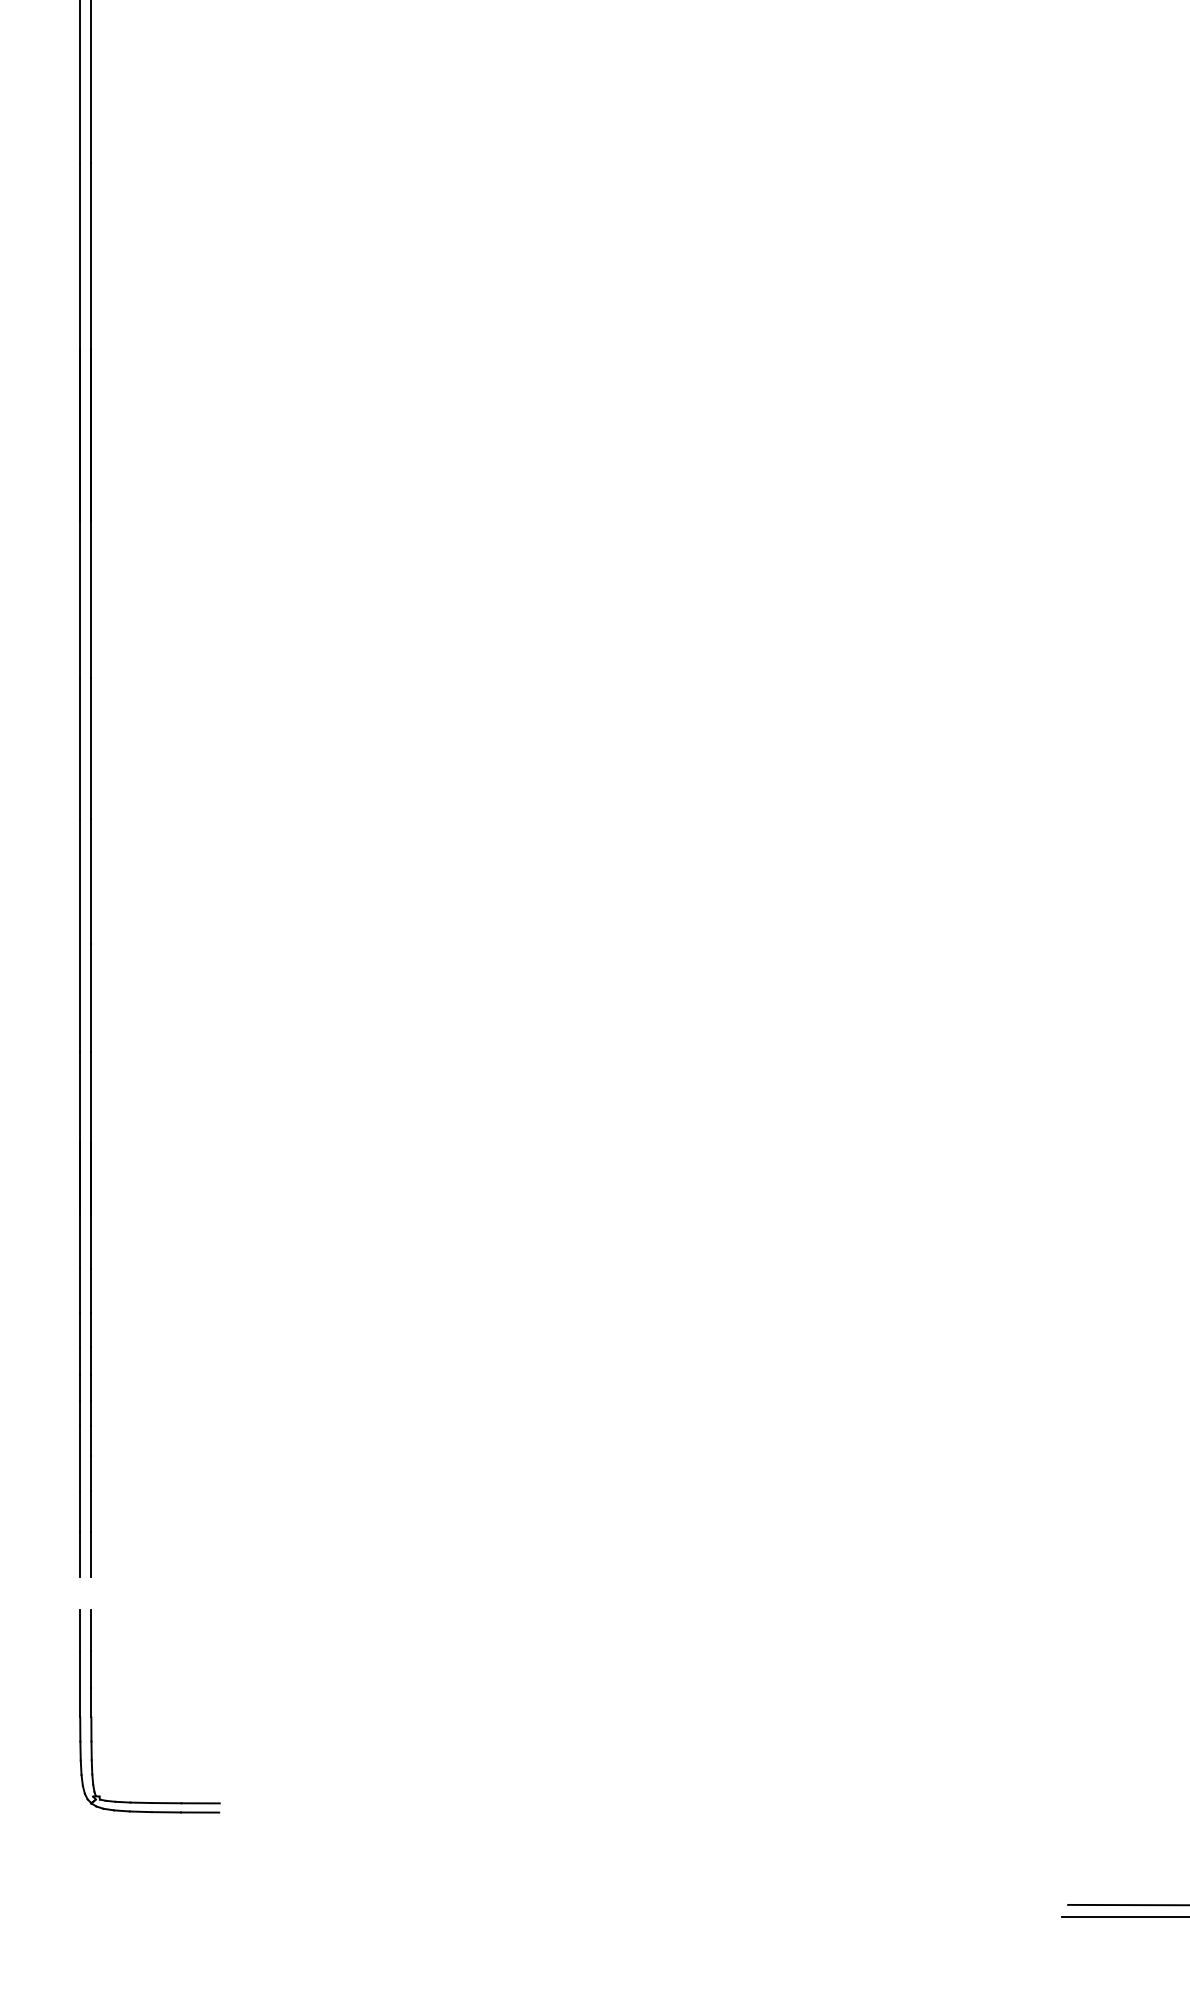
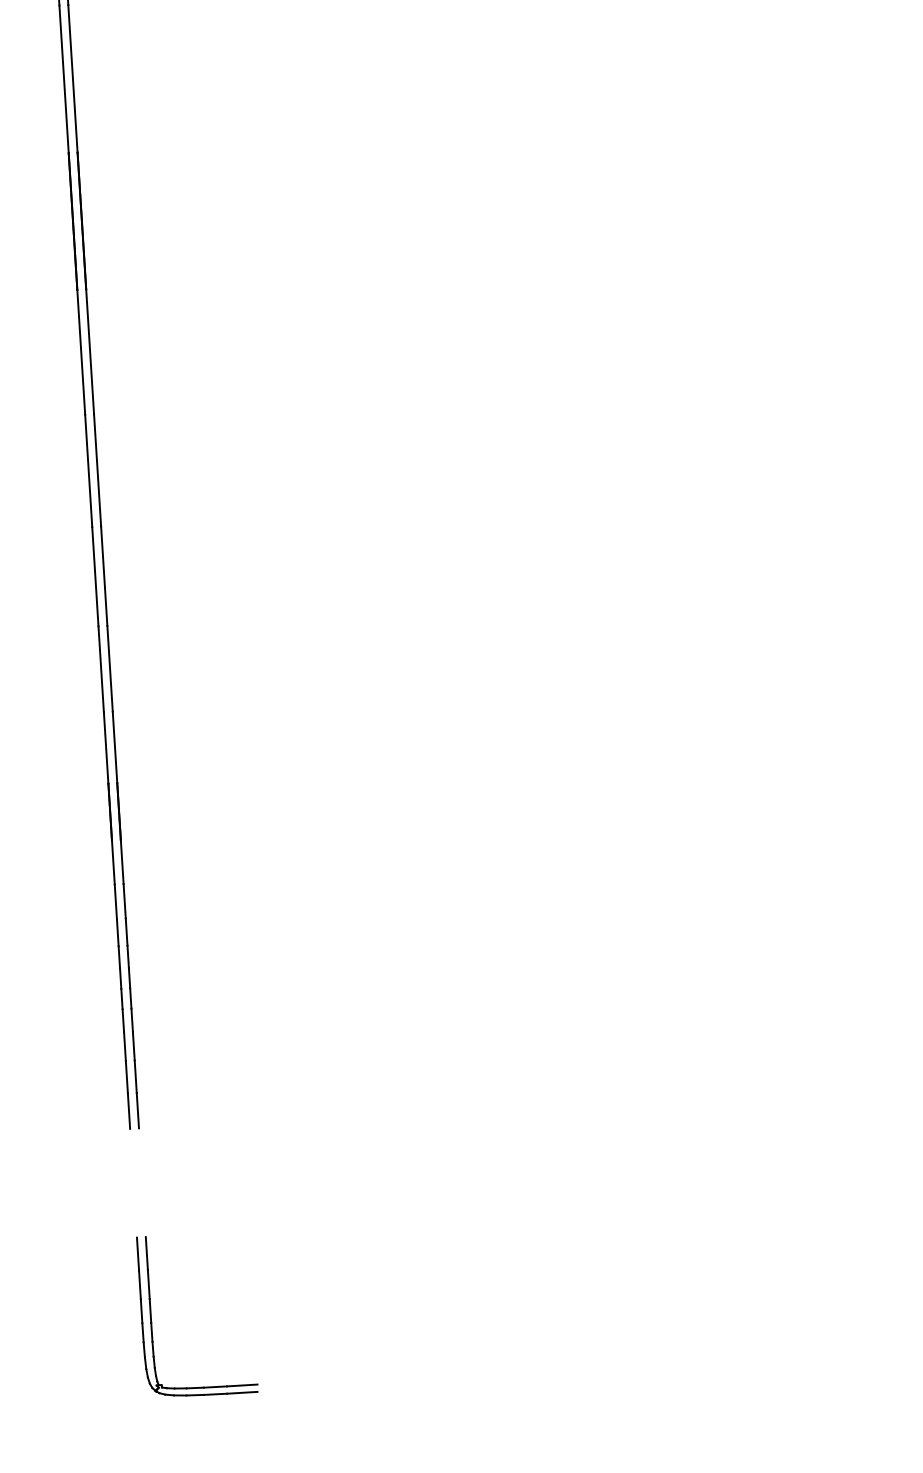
part: (92, 1716) -> (152, 1321), moved

